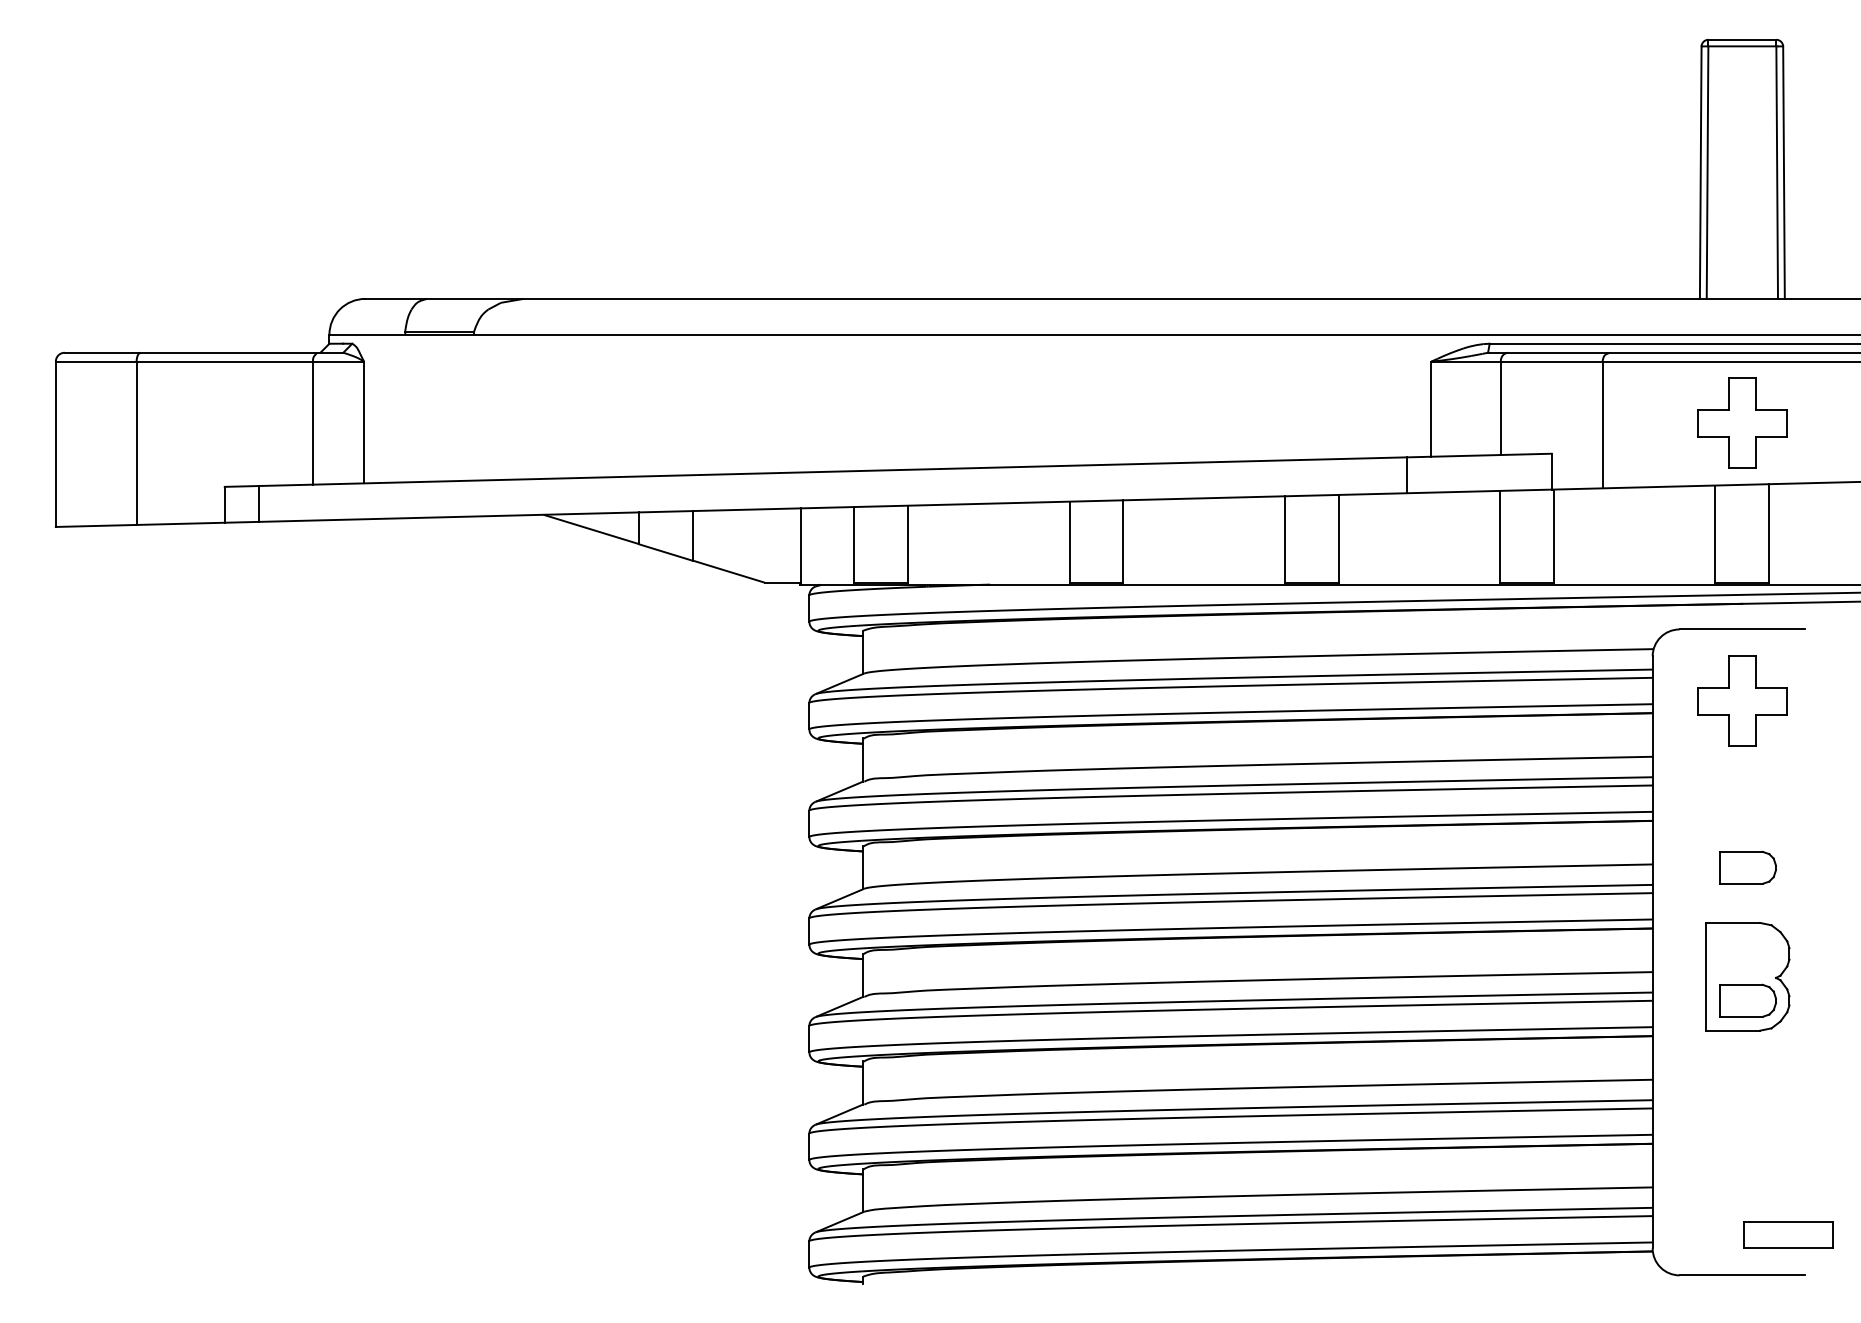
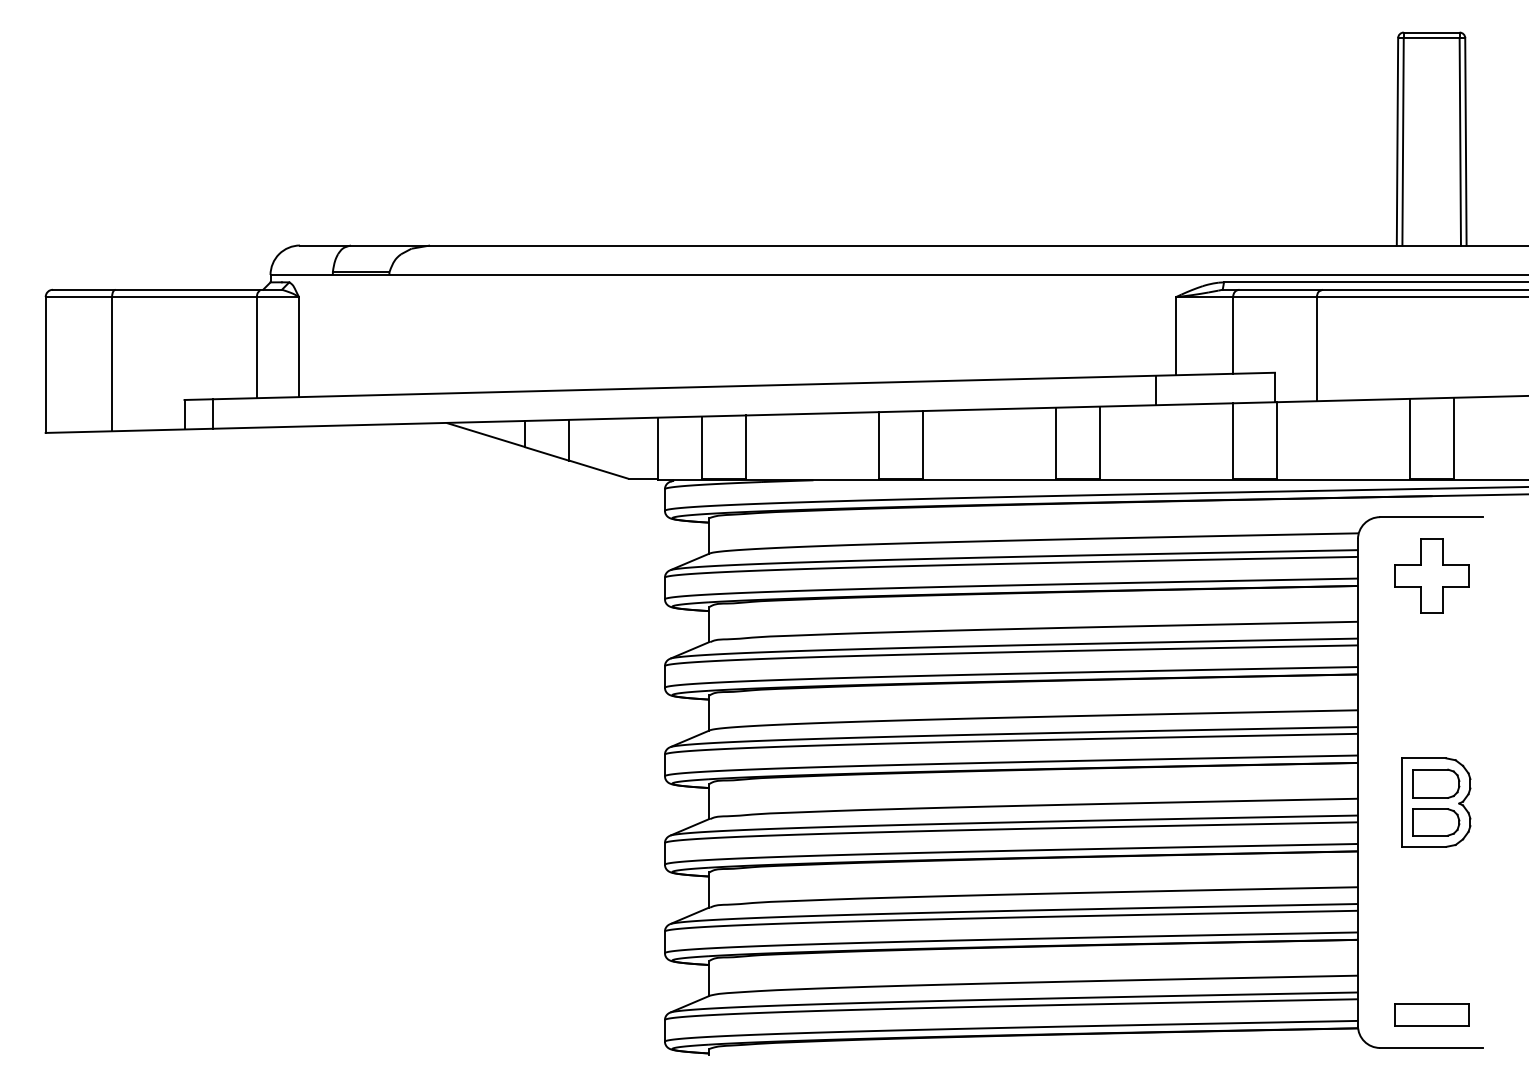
part: (1742, 422) -> (1431, 347), removed
part: (1747, 867) -> (1435, 712), removed
part: (1747, 953) -> (1435, 783), added
part: (1788, 1234) -> (1431, 1014), moved

